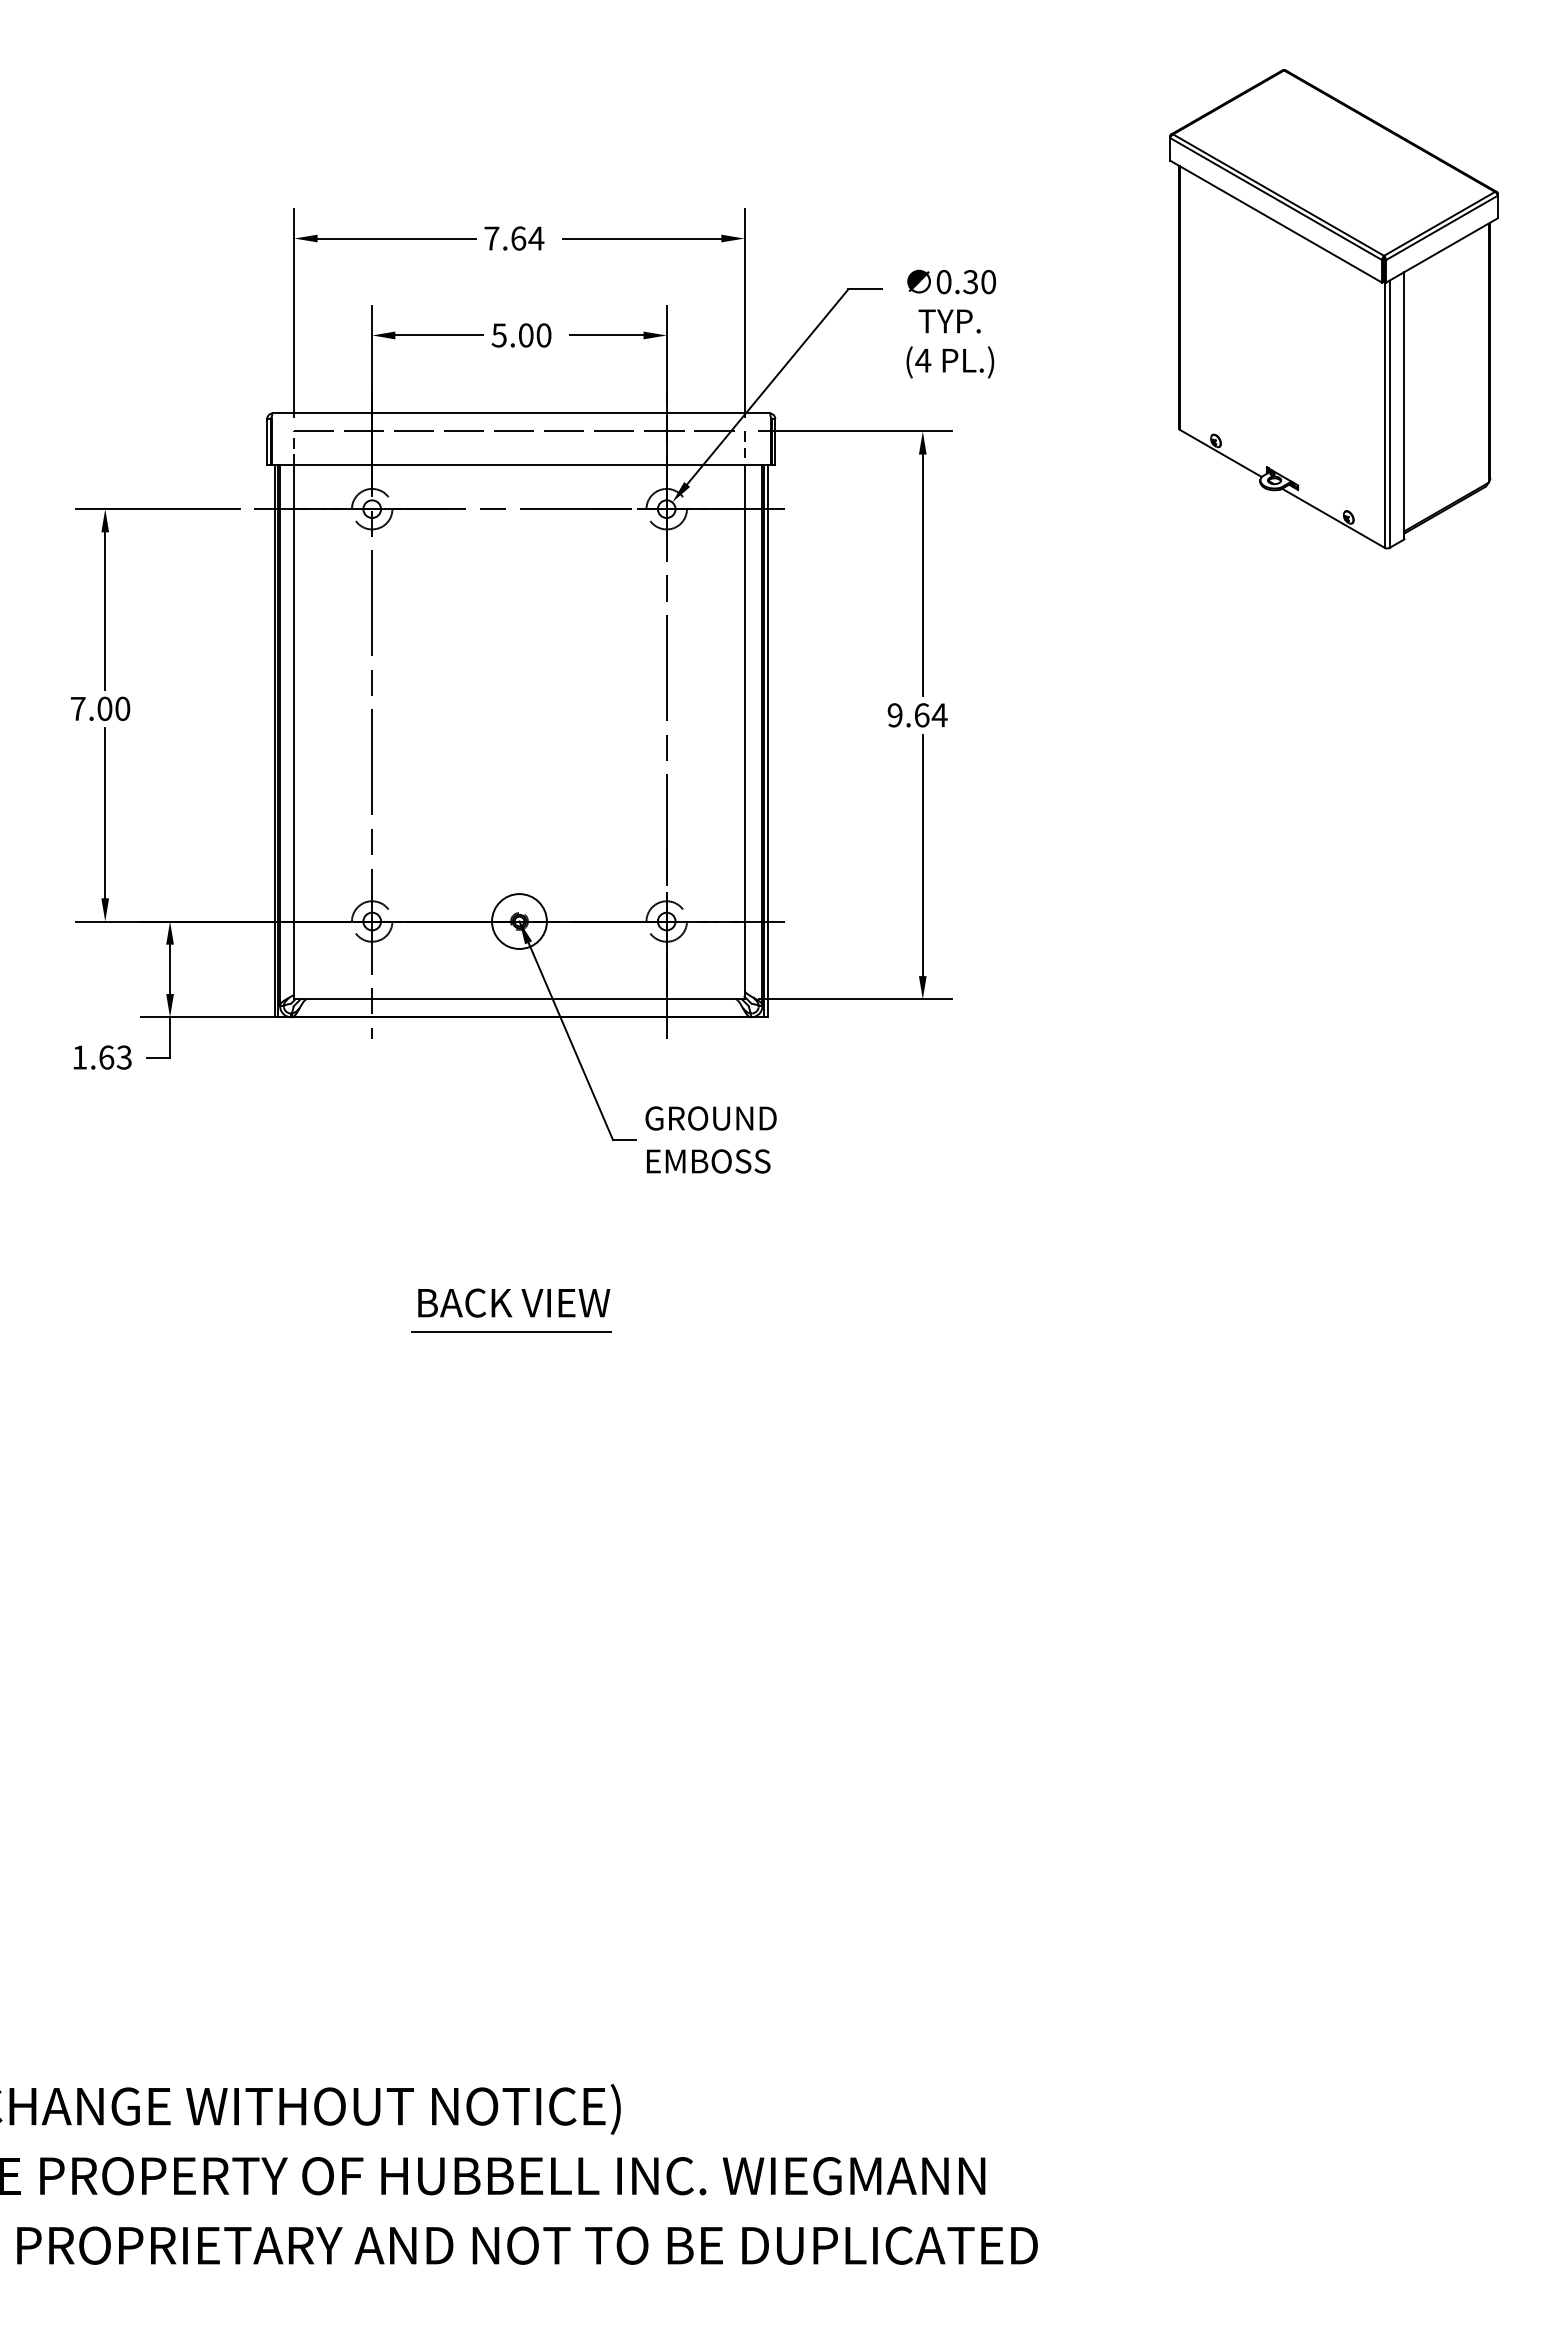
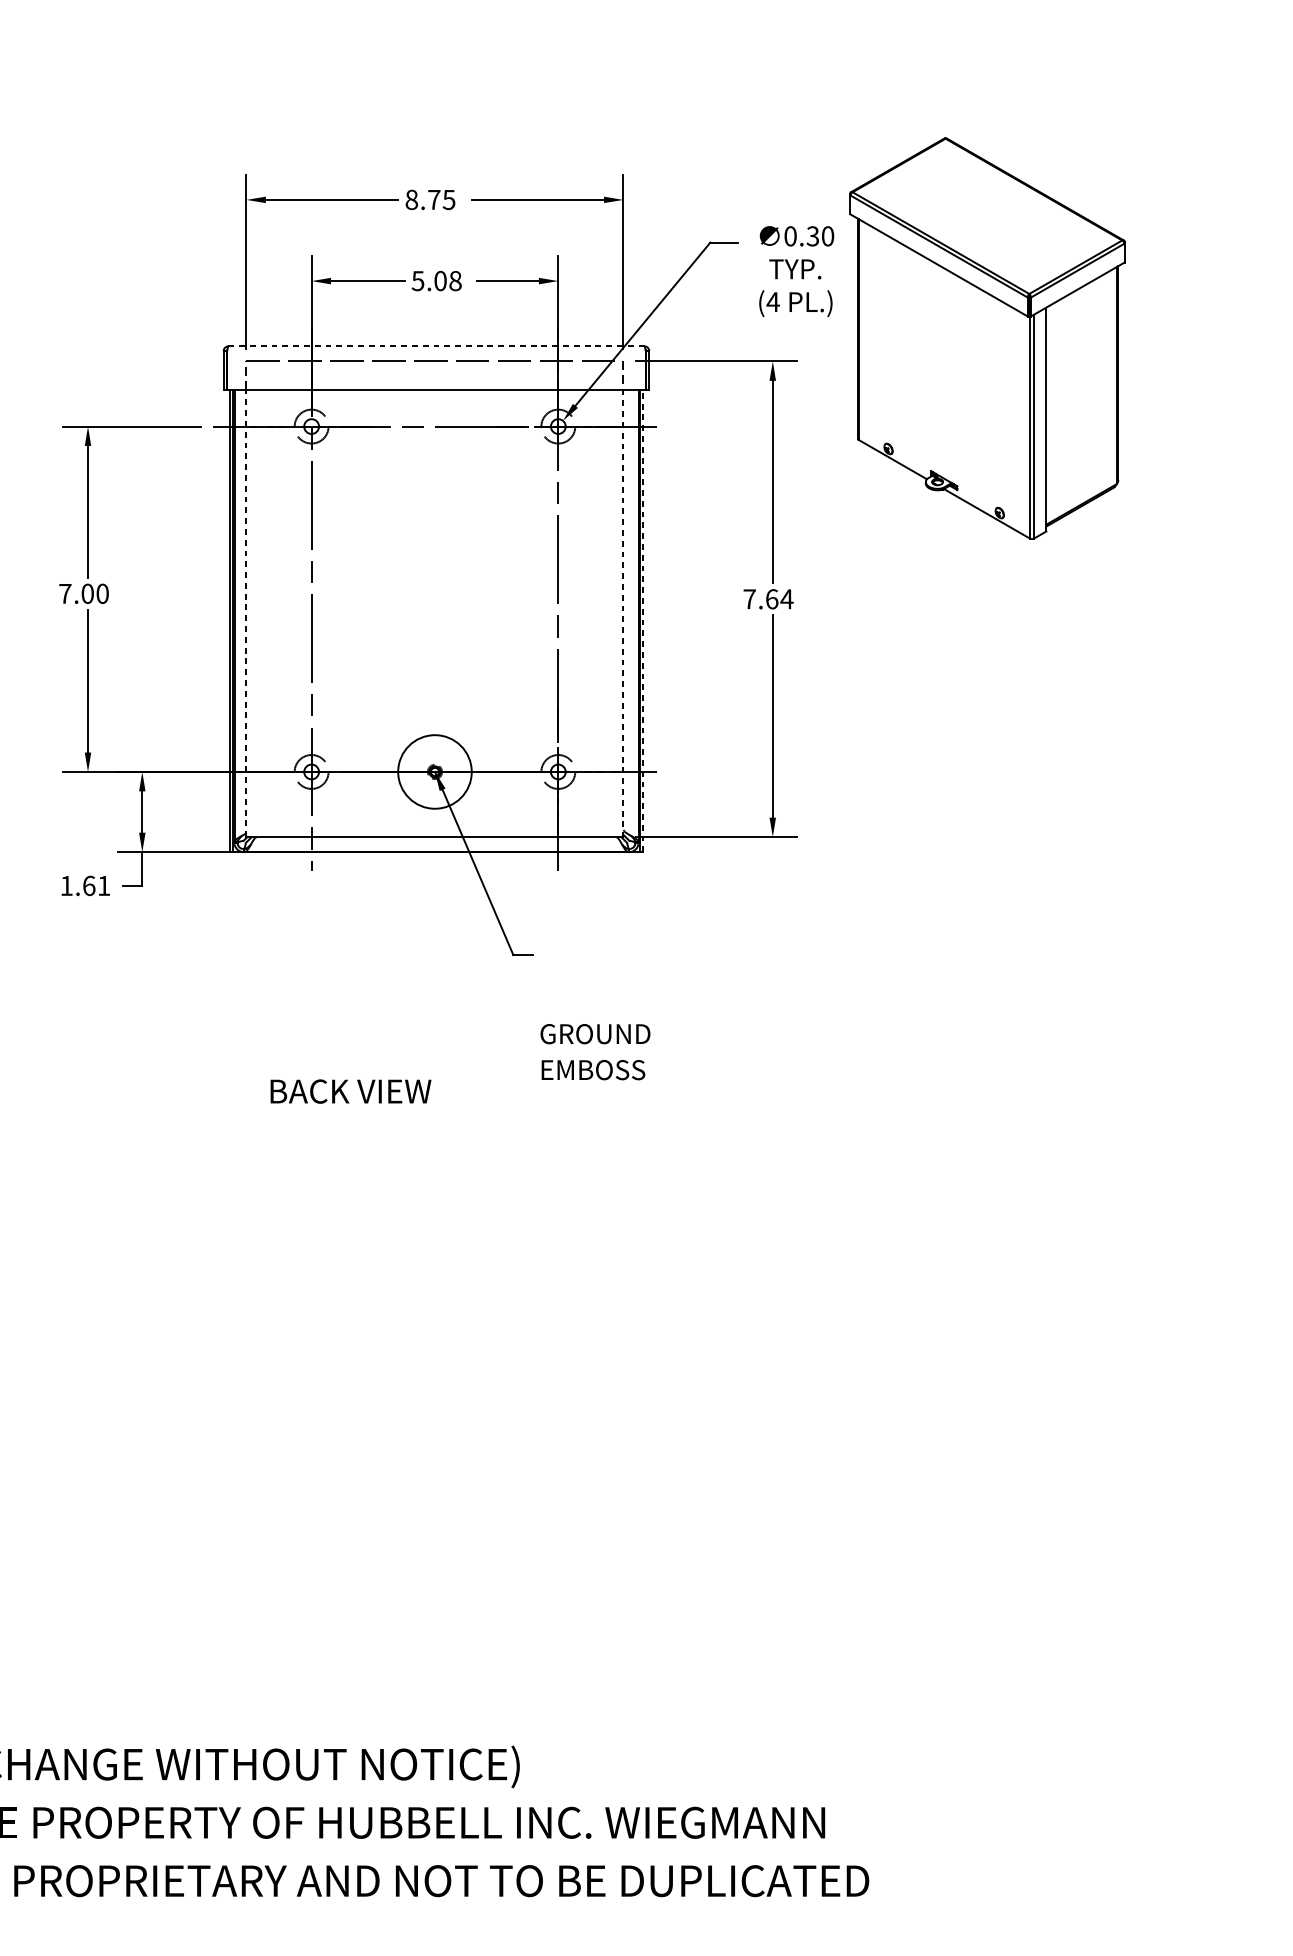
text: (514, 238) -> (430, 199), 7.64 -> 8.75
part: (1333, 309) -> (986, 338), moved
text: (543, 335) -> (455, 281), 5.00 -> 5.08
line: (521, 413) -> (436, 346), solid -> dashed
text: (894, 715) -> (749, 599), 9.64 -> 7.64
line: (294, 731) -> (246, 612), solid -> dashed
line: (744, 732) -> (623, 613), solid -> dashed
line: (768, 740) -> (643, 620), solid -> dashed
circle: (519, 921) -> (435, 771), size x1.6
text: (123, 1057) -> (103, 885), 1.63 -> 1.61
text: (710, 1139) -> (594, 1051), moved
text: (514, 1302) -> (351, 1091), moved
line: (510, 1331) -> (427, 1115), removed

